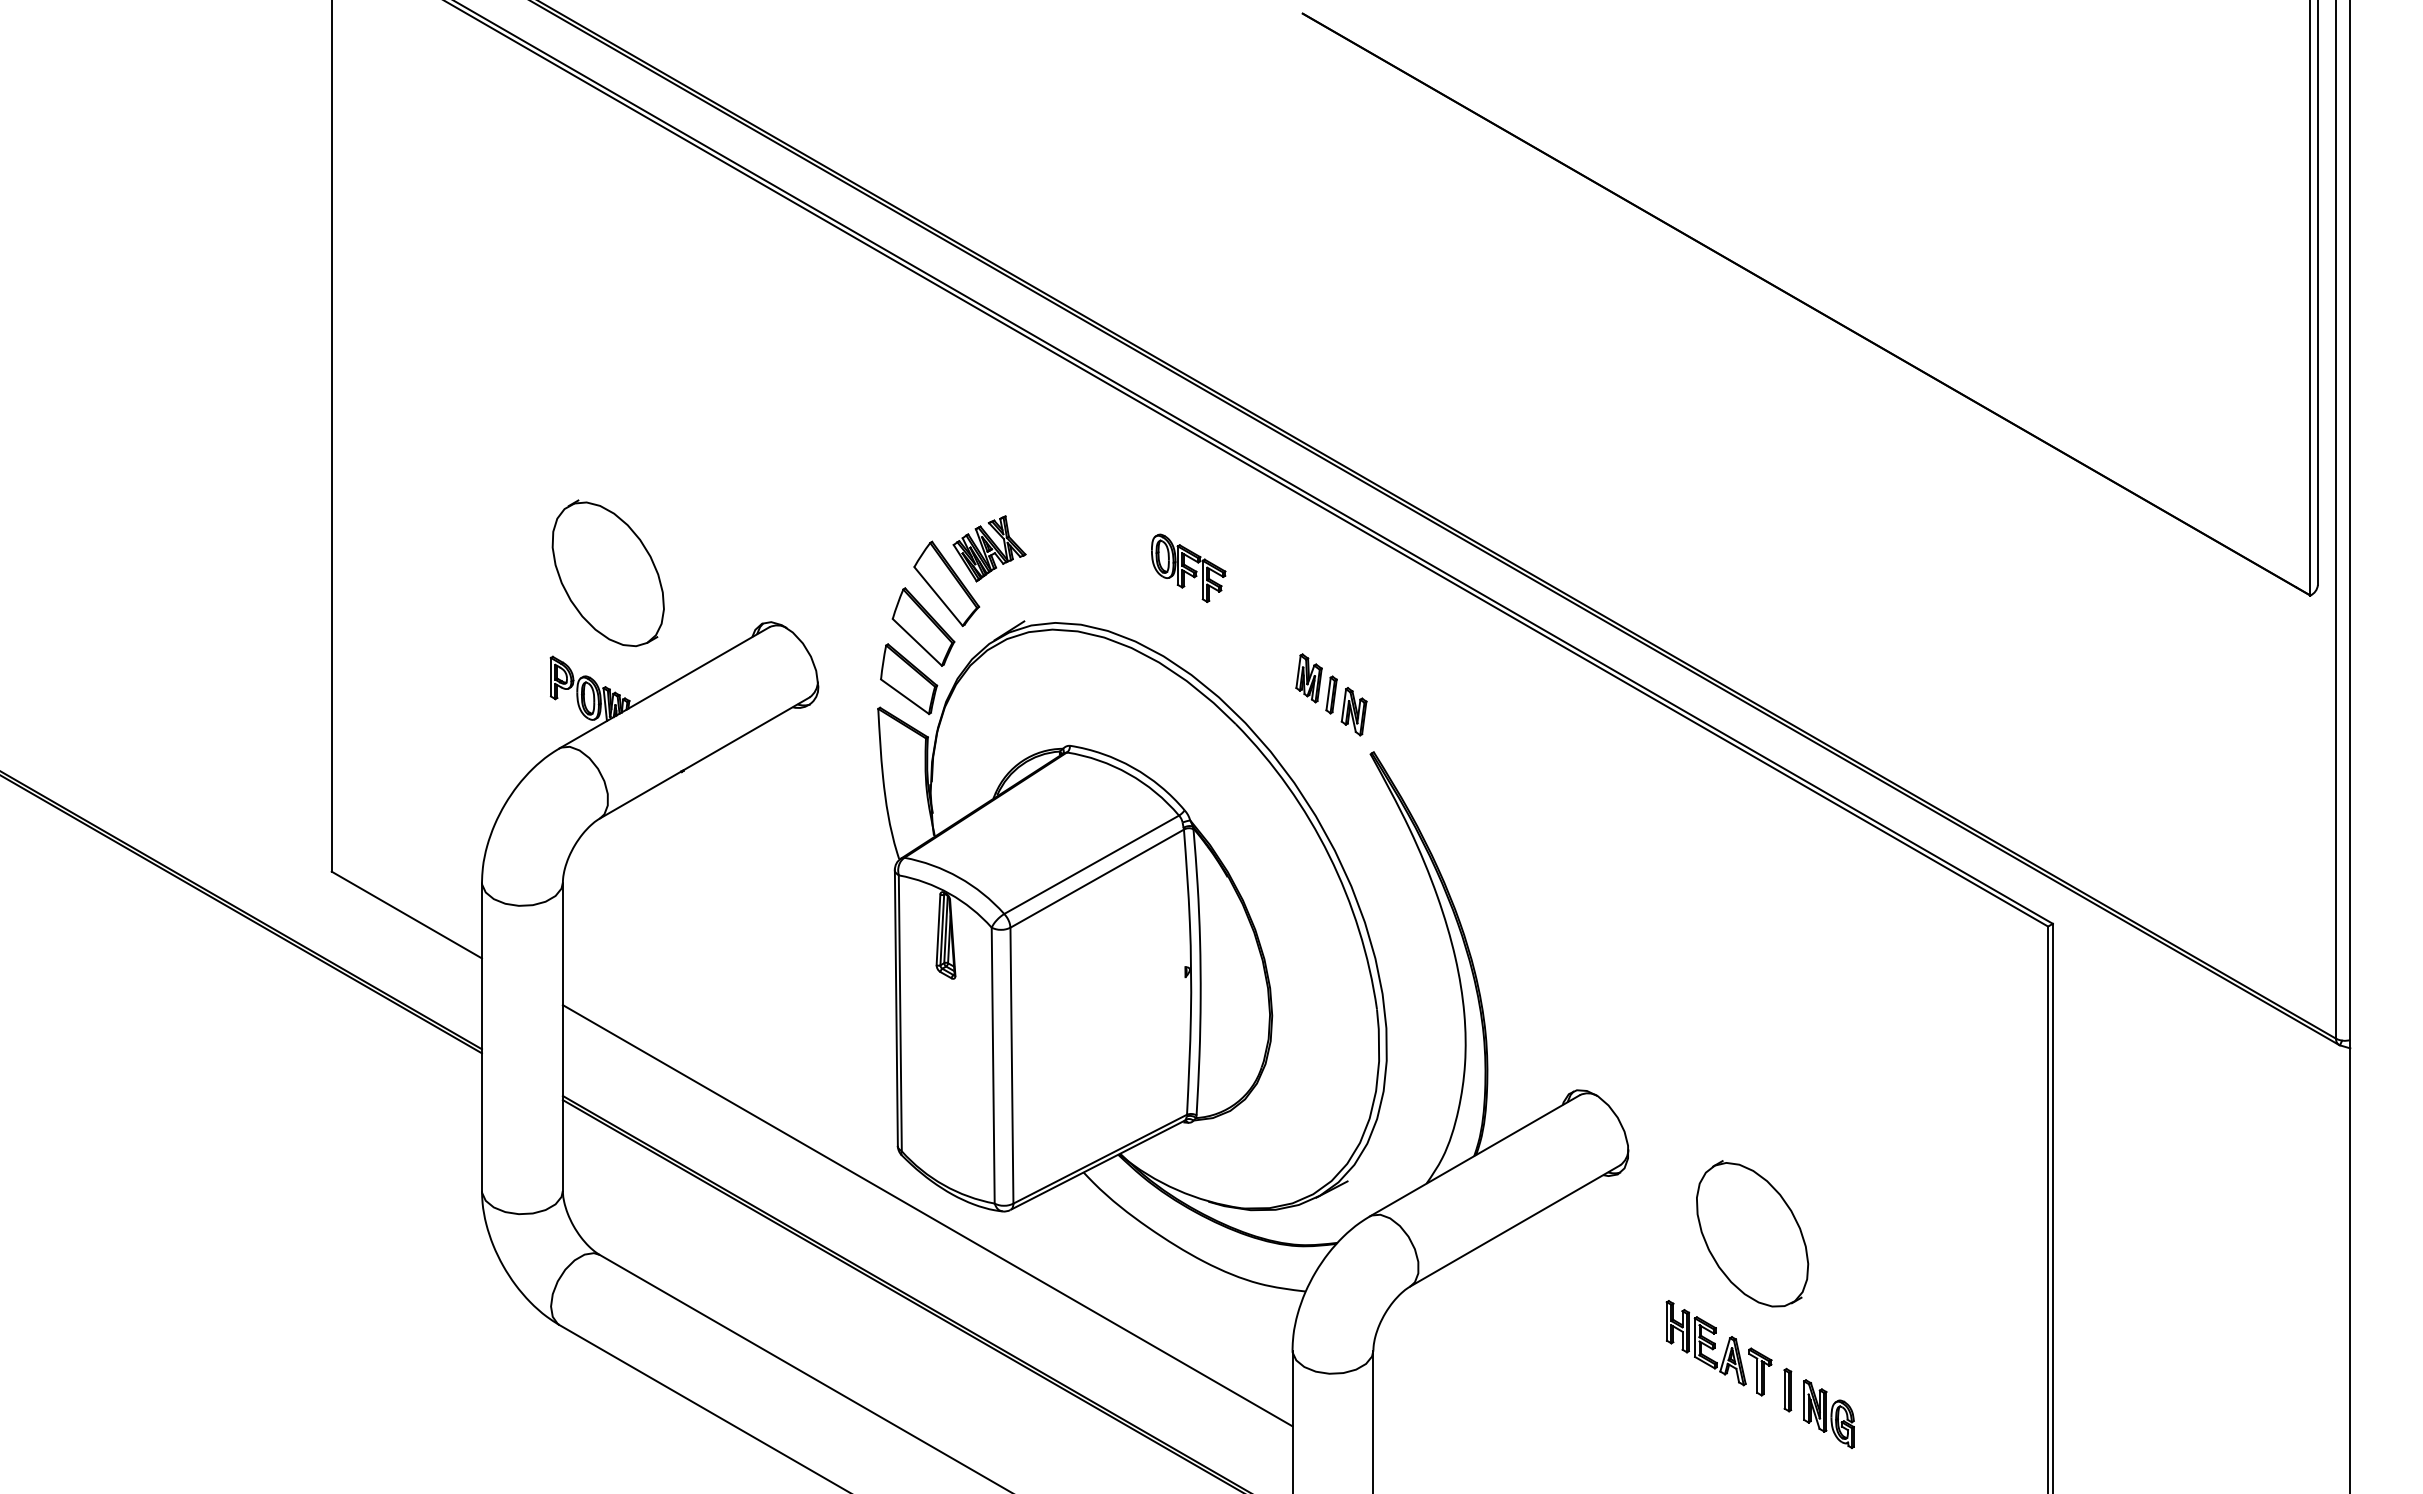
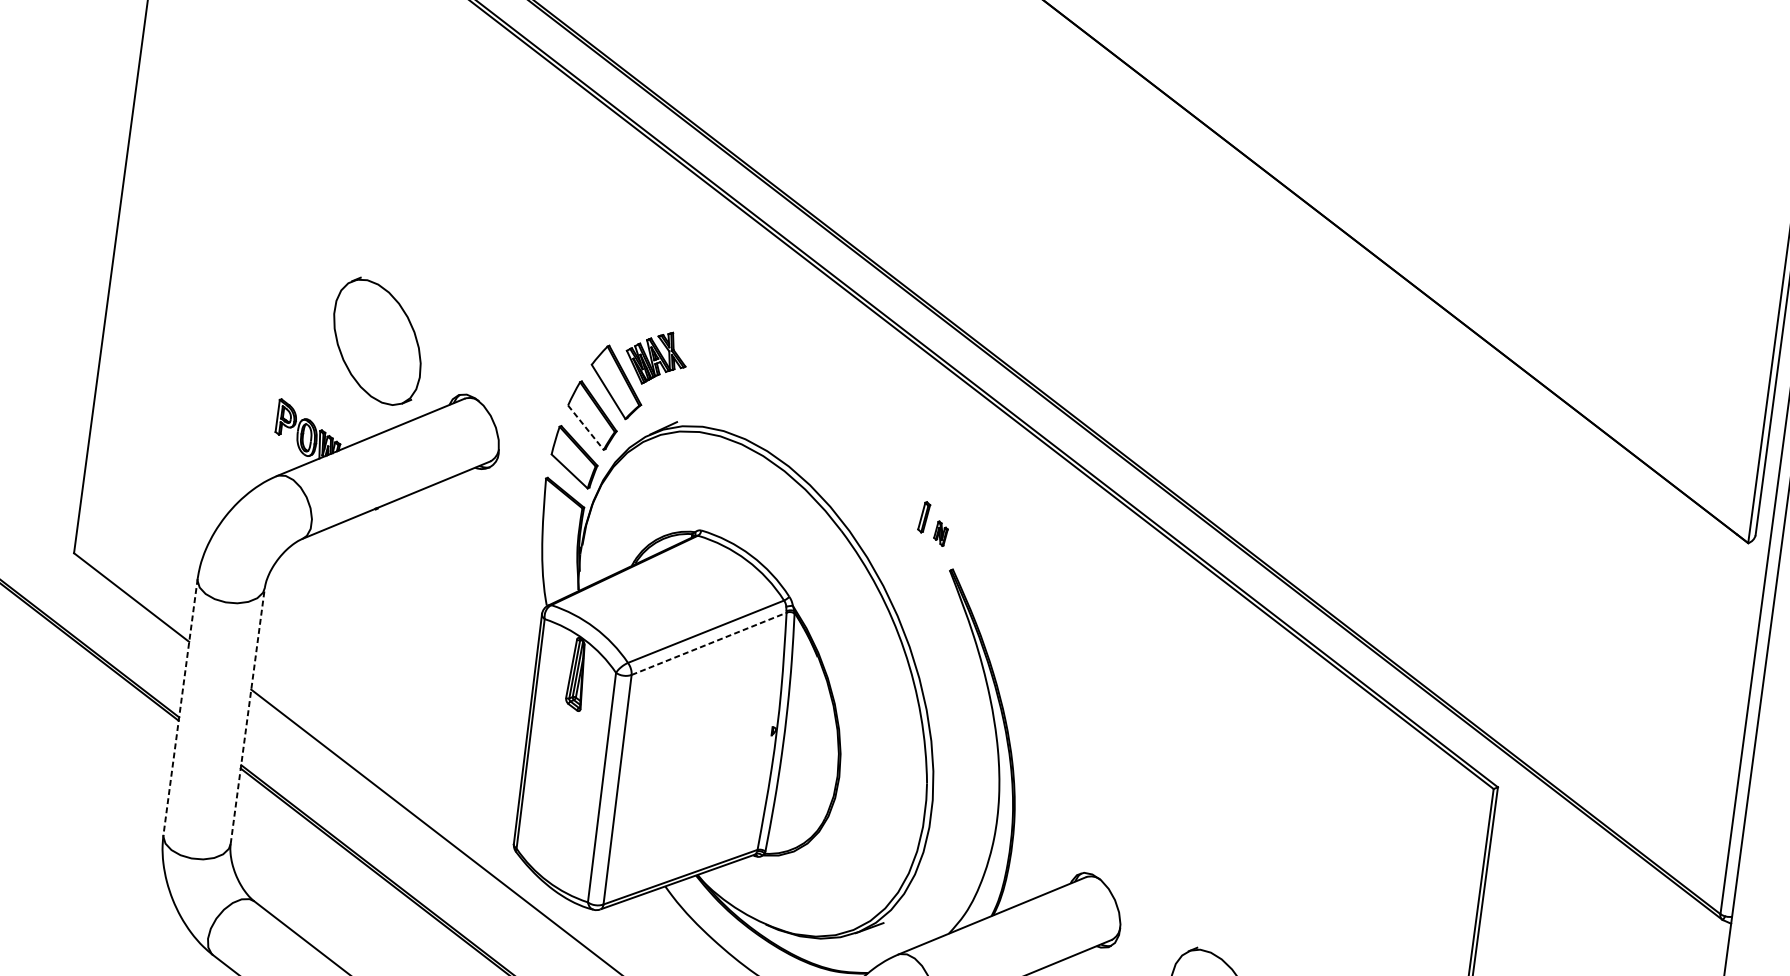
part: (1188, 568) -> (819, 396), removed
part: (607, 573) -> (376, 341), moved
line: (917, 642) -> (586, 427), solid -> dashed
part: (1308, 678) -> (906, 501), removed
part: (1353, 711) -> (940, 533), size x0.6
line: (1097, 878) -> (709, 643), solid -> dashed
line: (562, 1036) -> (247, 715), solid -> dashed
line: (481, 1037) -> (180, 707), solid -> dashed

